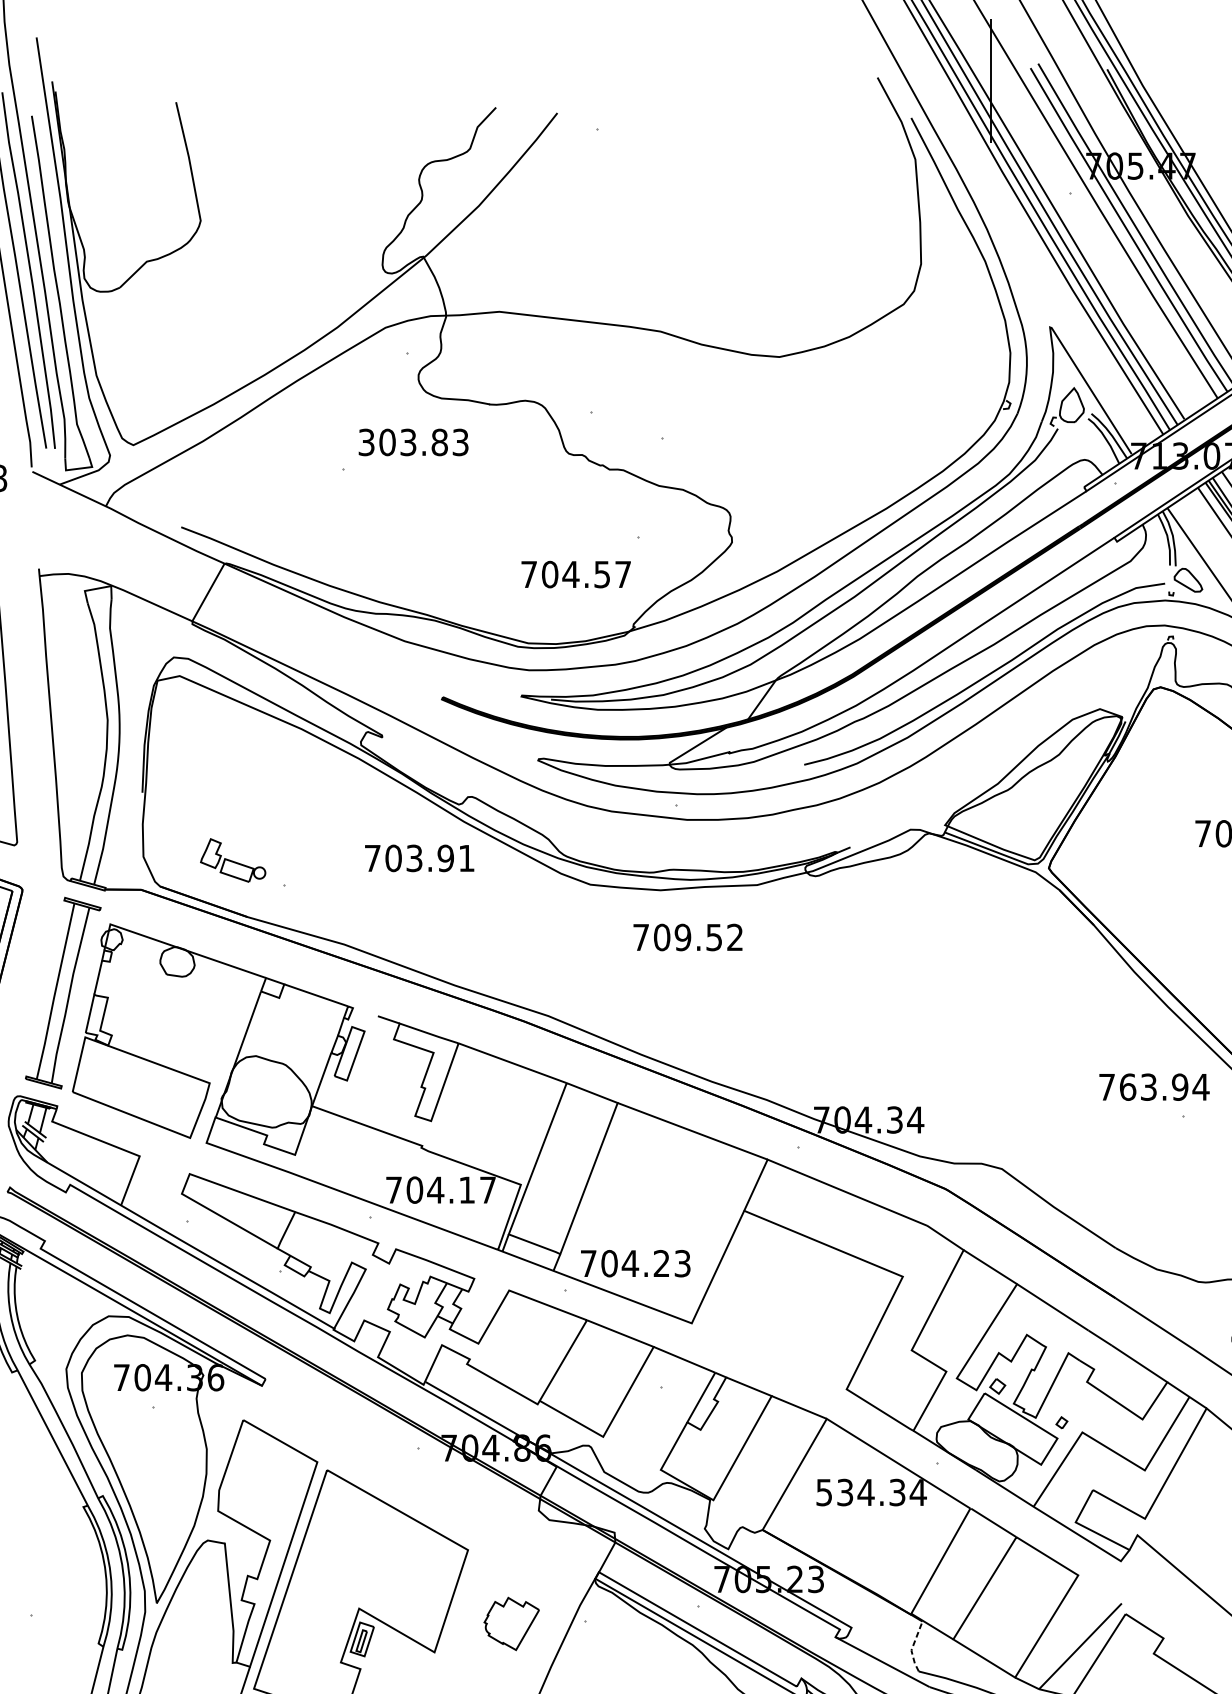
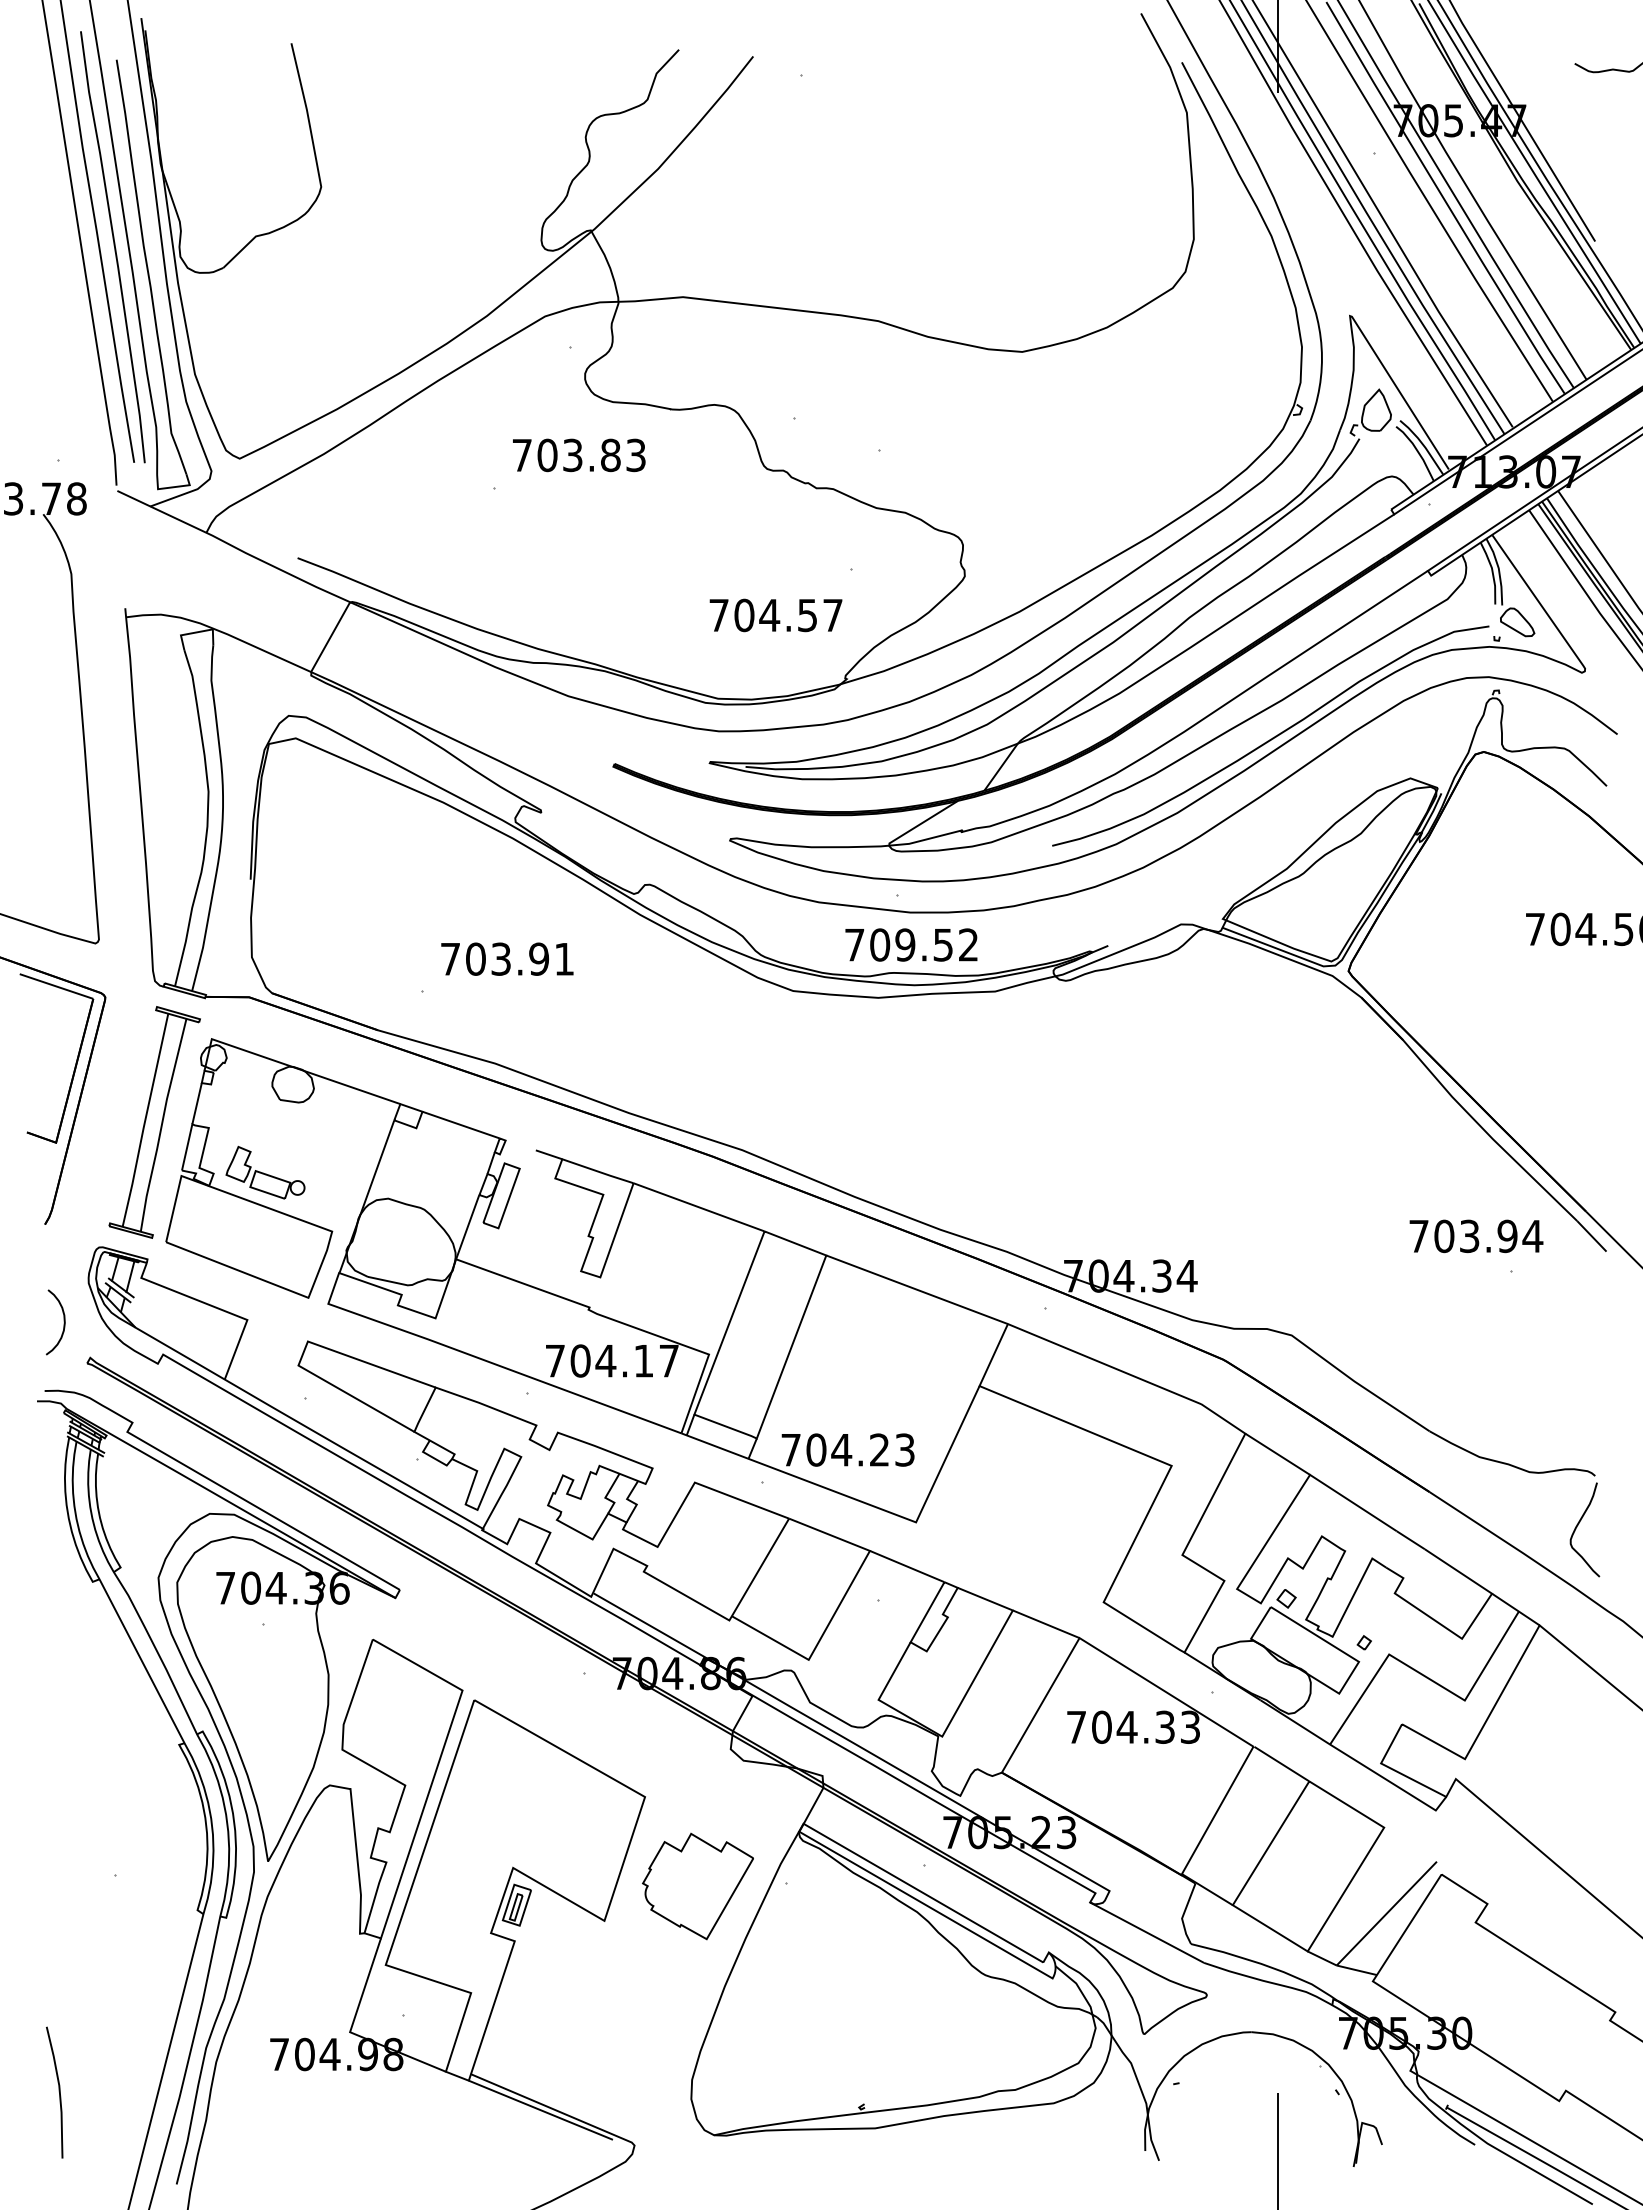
text: (366, 442) -> (521, 455), 303.83 -> 703.83
text: (419, 857) -> (507, 958), moved
part: (233, 860) -> (265, 1172), moved
text: (688, 937) -> (911, 944), moved
text: (1128, 1086) -> (1444, 1235), 763.94 -> 703.94
text: (871, 1491) -> (1133, 1726), 534.34 -> 704.33
part: (511, 1623) -> (697, 1886), size x1.67
line: (912, 1647) -> (1183, 1914), dashed -> solid

